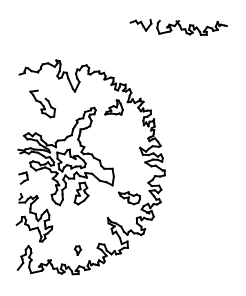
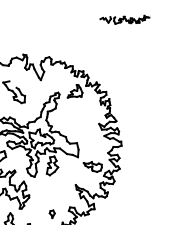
part: (178, 27) -> (124, 20), size x0.6

